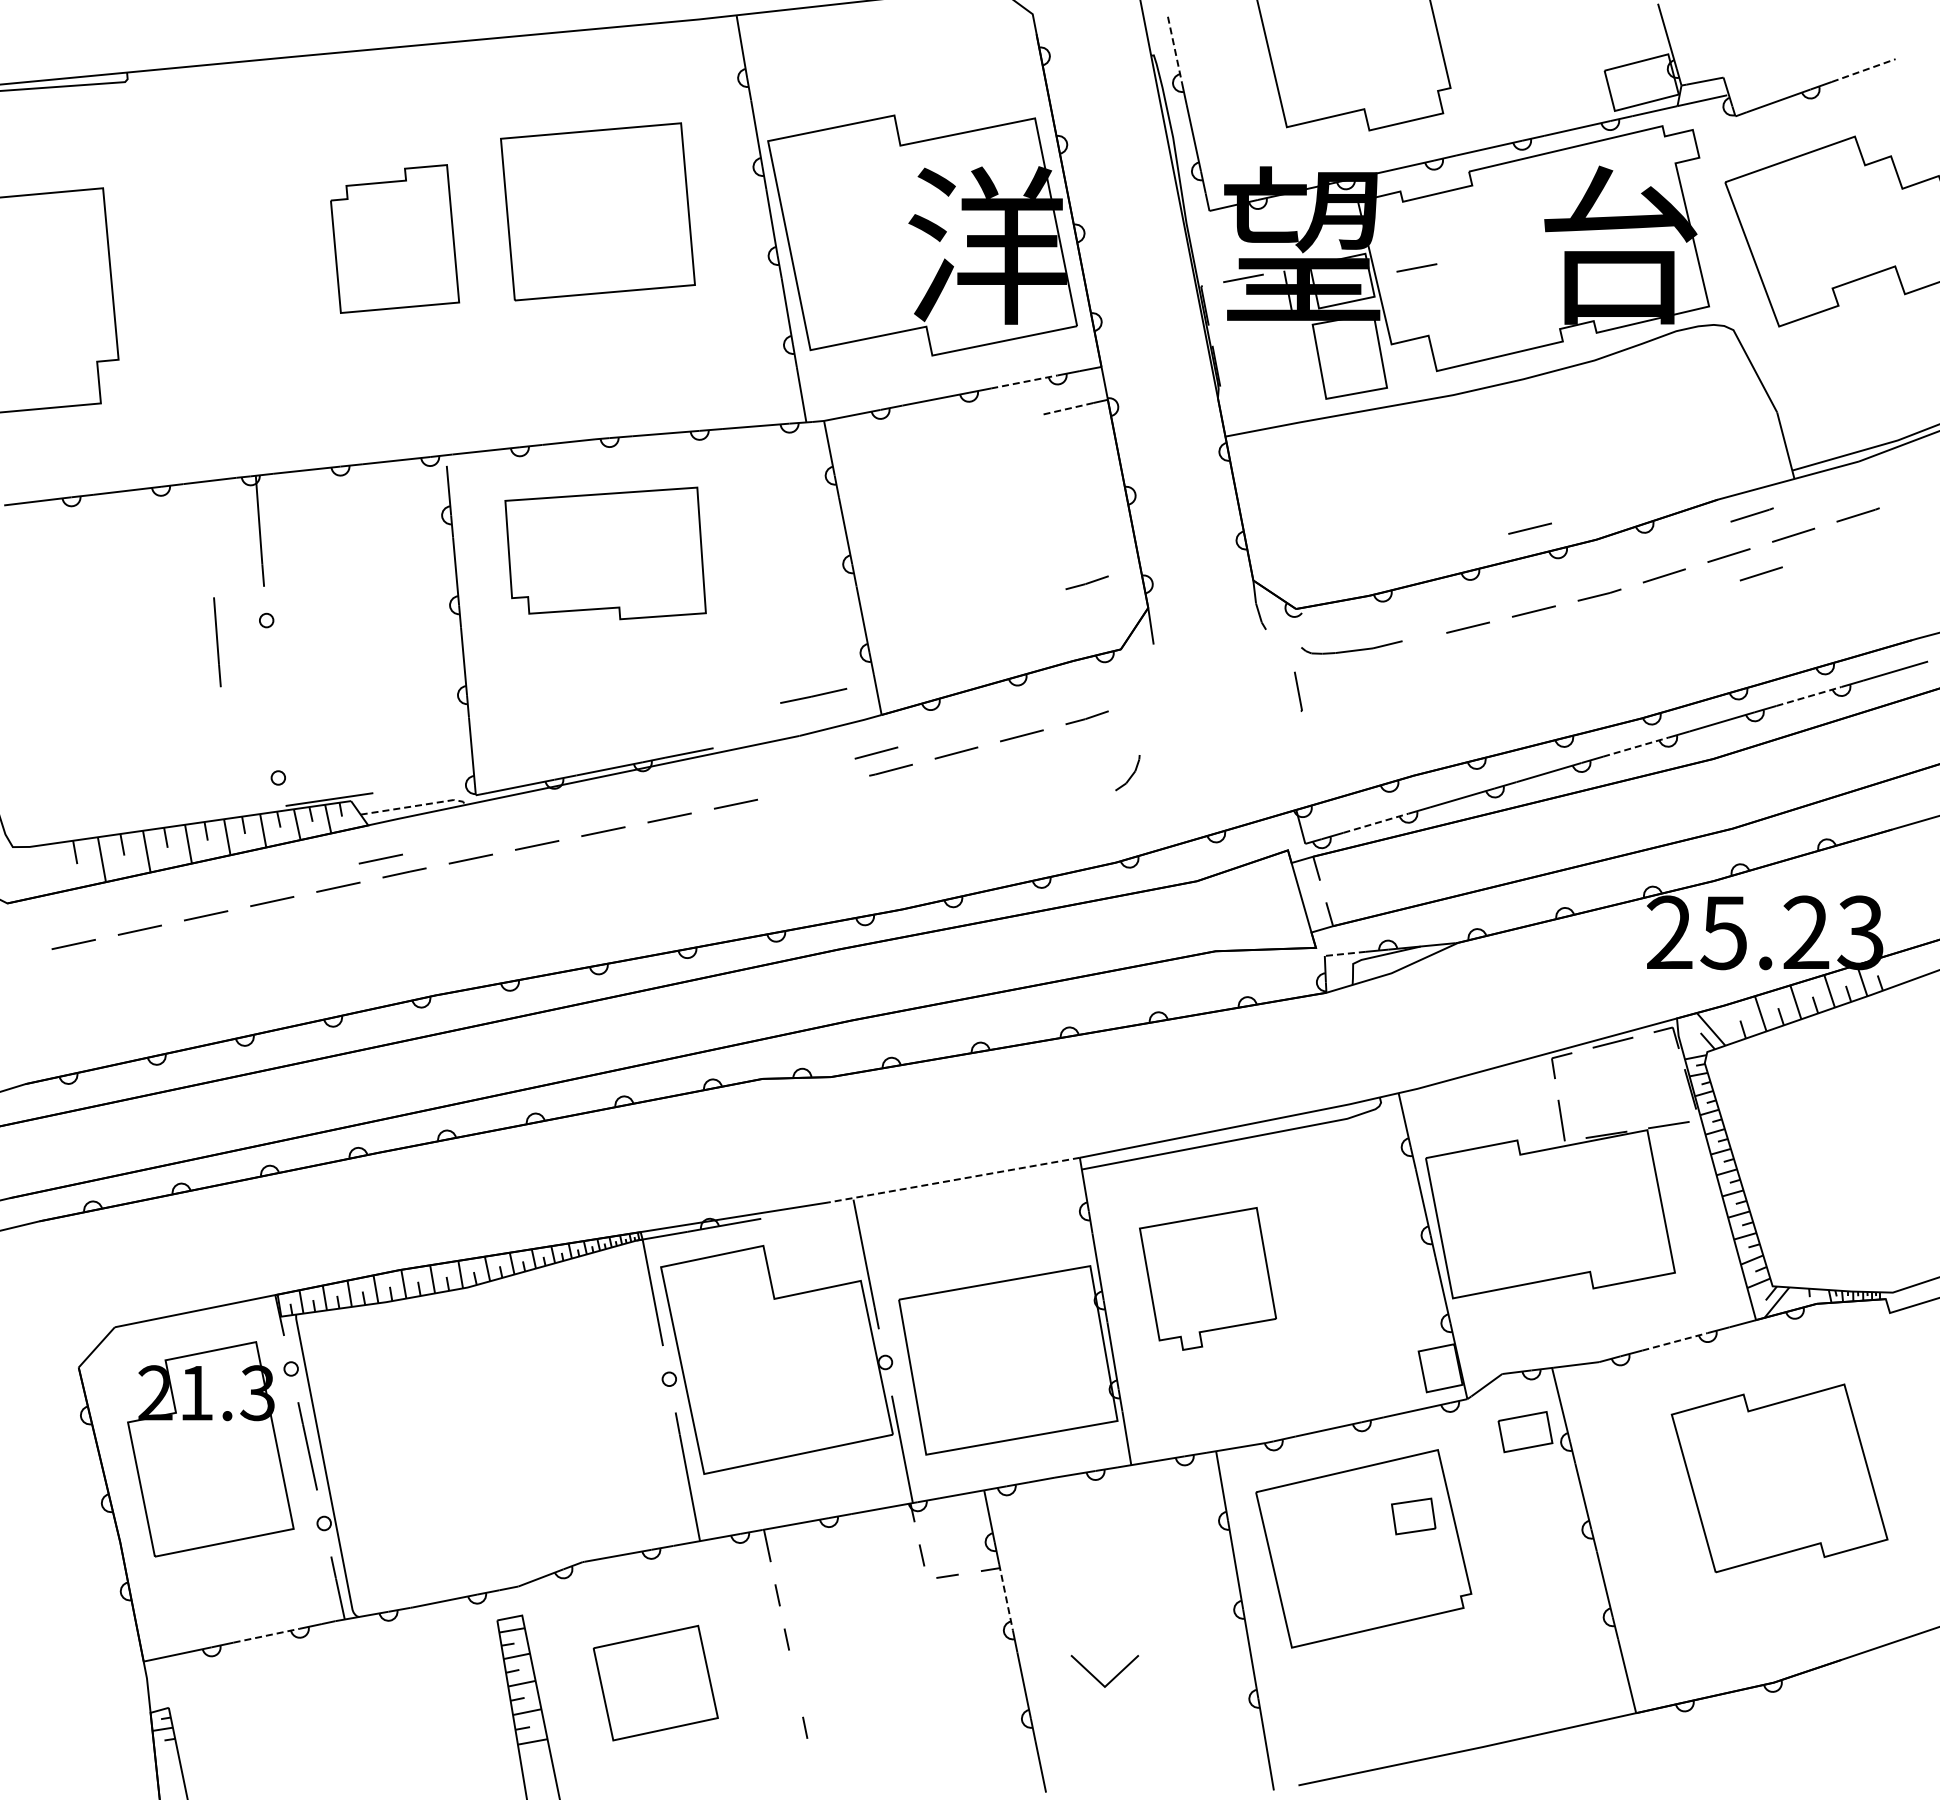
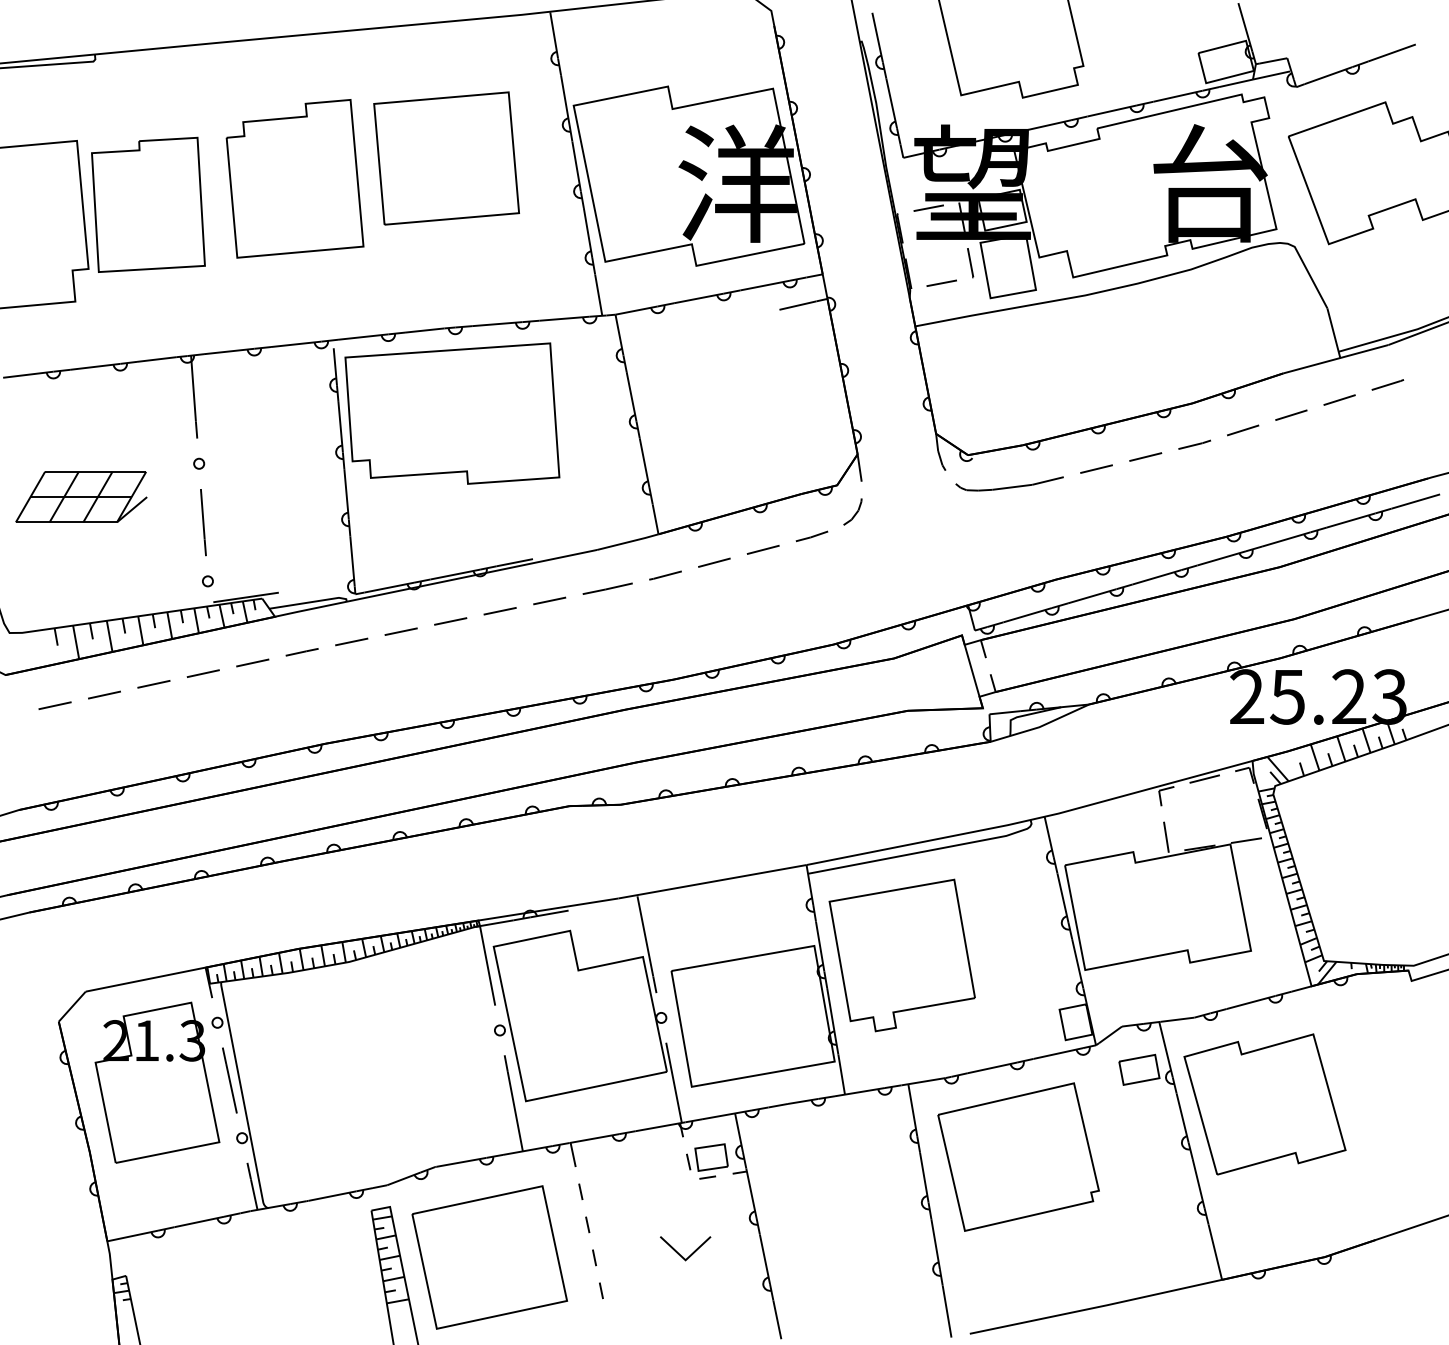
line: (1174, 49) -> (877, 37), dashed -> solid
line: (1863, 70) -> (1391, 52), dashed -> solid
part: (394, 238) -> (294, 178), size x1.43
line: (1416, 267) -> (941, 282), moved
part: (198, 273) -> (148, 204), added
line: (1024, 381) -> (765, 285), dashed -> solid
line: (1067, 408) -> (797, 305), dashed -> solid
line: (1751, 514) -> (1308, 384), removed
line: (1529, 528) -> (1142, 395), removed
part: (605, 553) -> (452, 413), size x1.43
line: (1760, 573) -> (1314, 428), removed
line: (1086, 582) -> (811, 435), removed
line: (217, 642) -> (203, 522), moved
part: (1351, 647) -> (1009, 483), size x1.43
part: (108, 664) -> (81, 496), added
line: (1298, 691) -> (970, 262), moved
line: (813, 695) -> (607, 588), moved
line: (1808, 696) -> (1350, 520), dashed -> solid
line: (1635, 747) -> (1221, 558), dashed -> solid
line: (876, 752) -> (654, 562), removed
part: (1127, 773) -> (852, 512), moved
line: (415, 806) -> (310, 602), dashed -> solid
line: (1375, 823) -> (1027, 615), dashed -> solid
line: (380, 858) -> (284, 641), removed
line: (1345, 953) -> (1004, 712), dashed -> solid
line: (953, 1180) -> (712, 882), dashed -> solid
part: (1207, 1278) -> (901, 955), size x1.43
line: (1675, 1341) -> (1251, 1002), dashed -> solid
part: (1779, 1478) -> (1264, 1104), moved
part: (1413, 1516) -> (711, 1157), moved
line: (1006, 1597) -> (751, 1193), dashed -> solid
line: (266, 1635) -> (199, 1221), dashed -> solid
part: (1097, 1678) -> (680, 1253), moved
part: (655, 1682) -> (489, 1256), size x1.67
line: (795, 1683) -> (594, 1257), added

